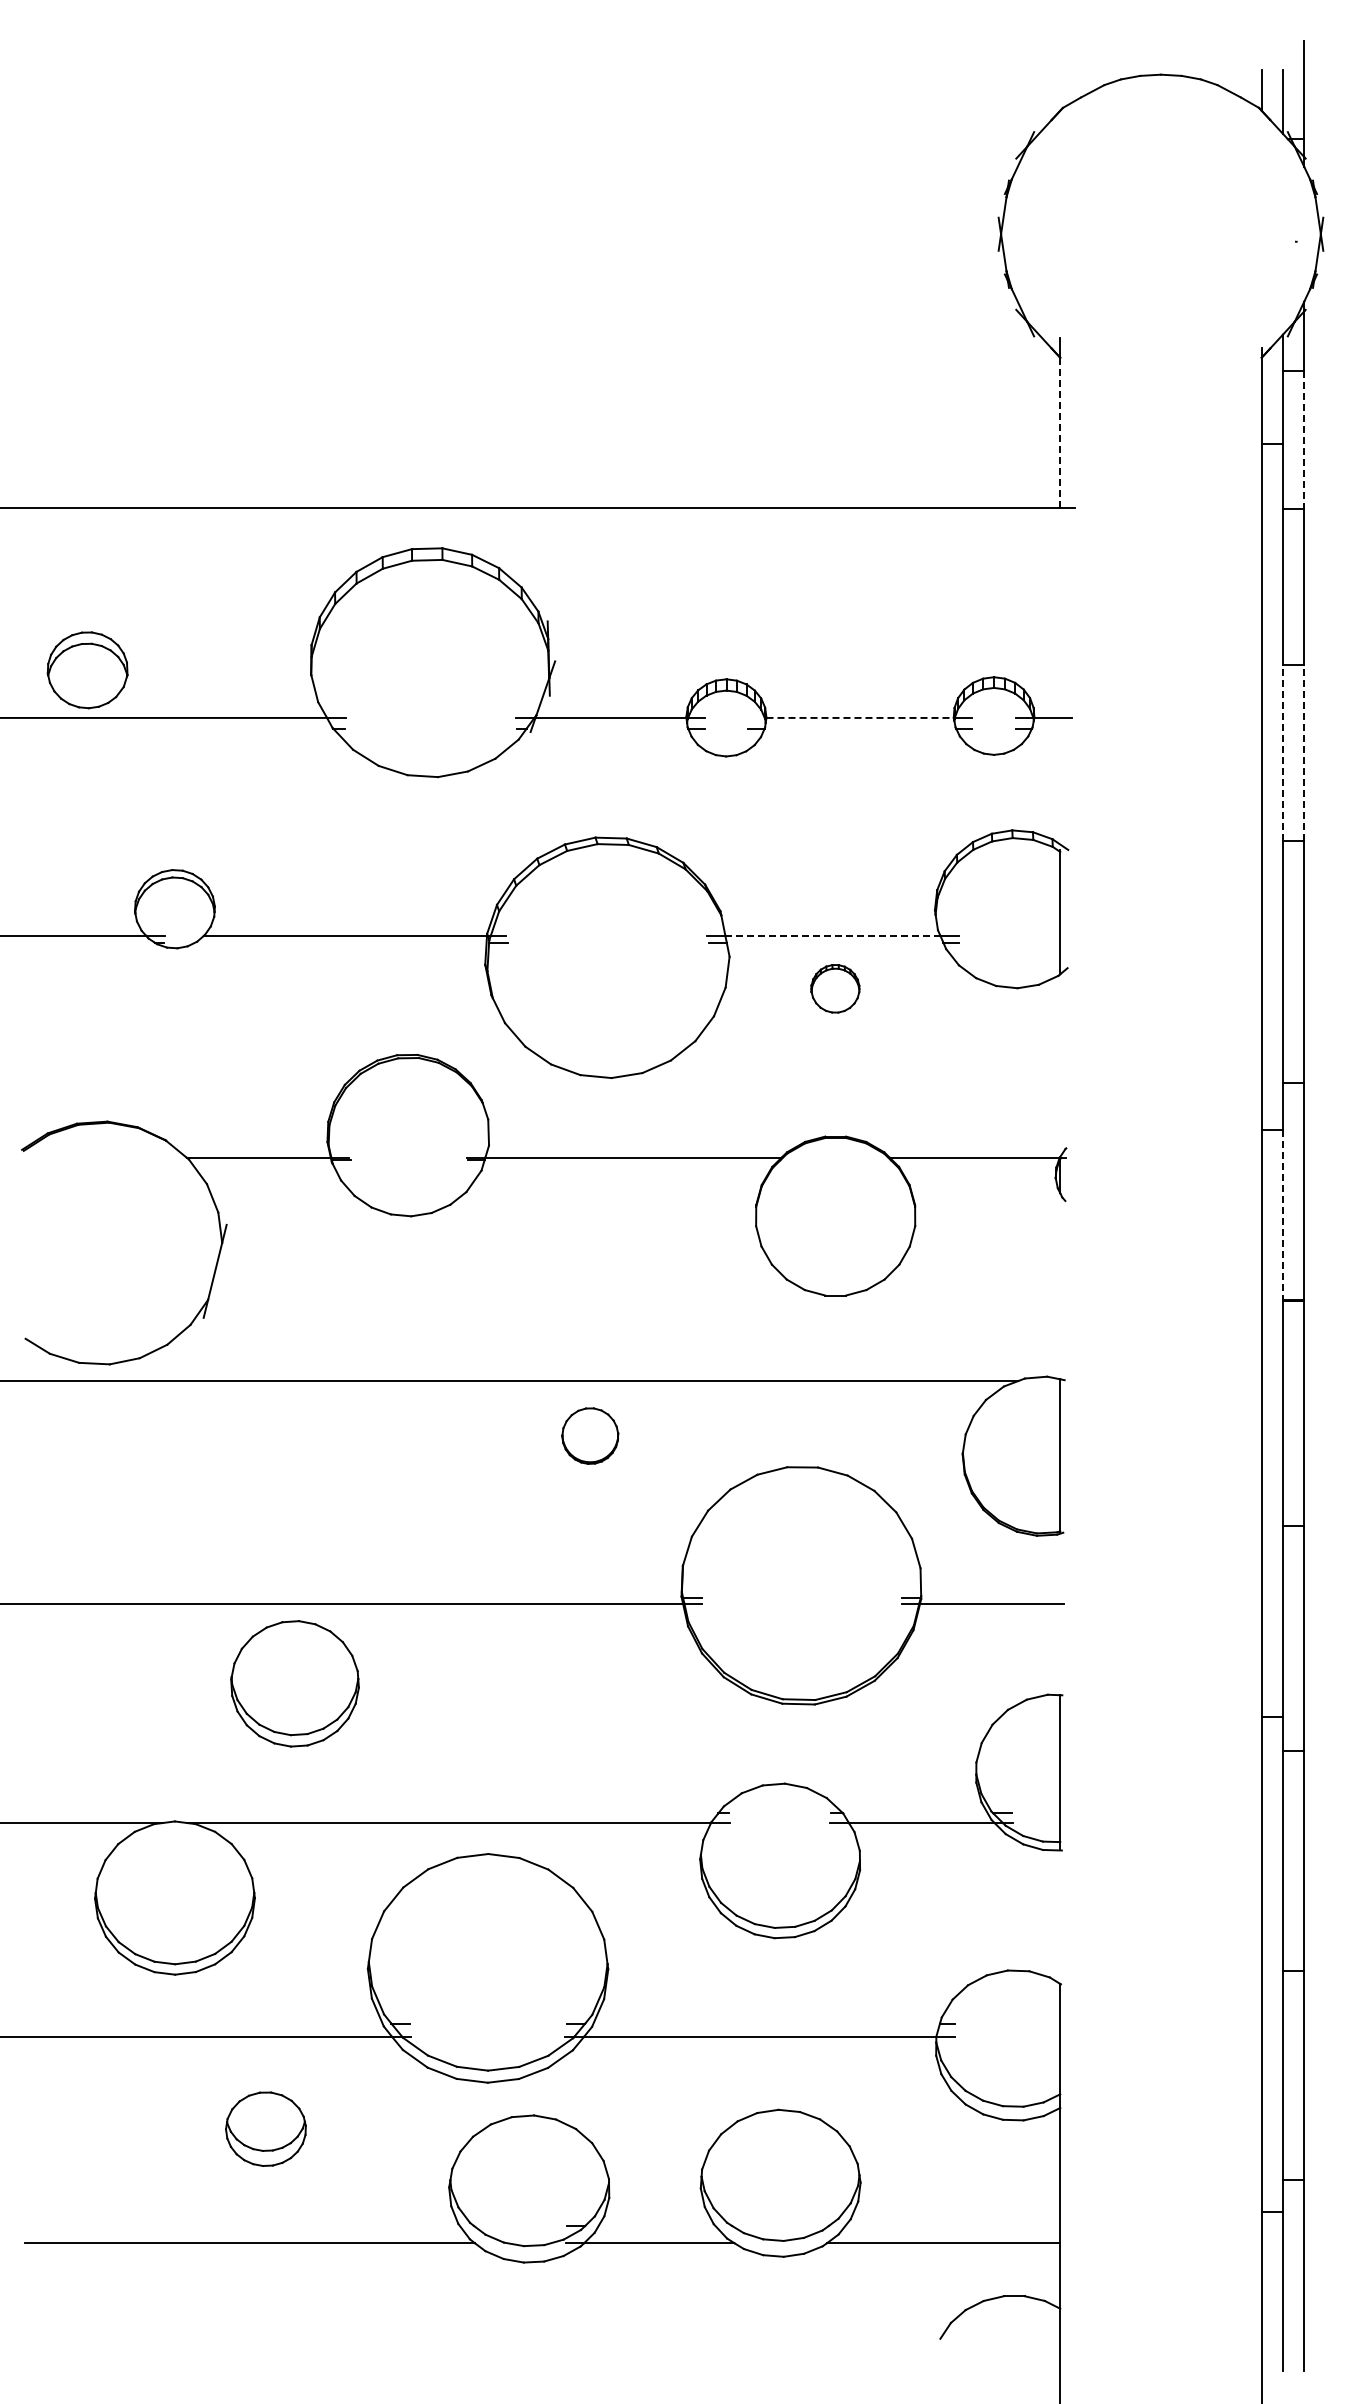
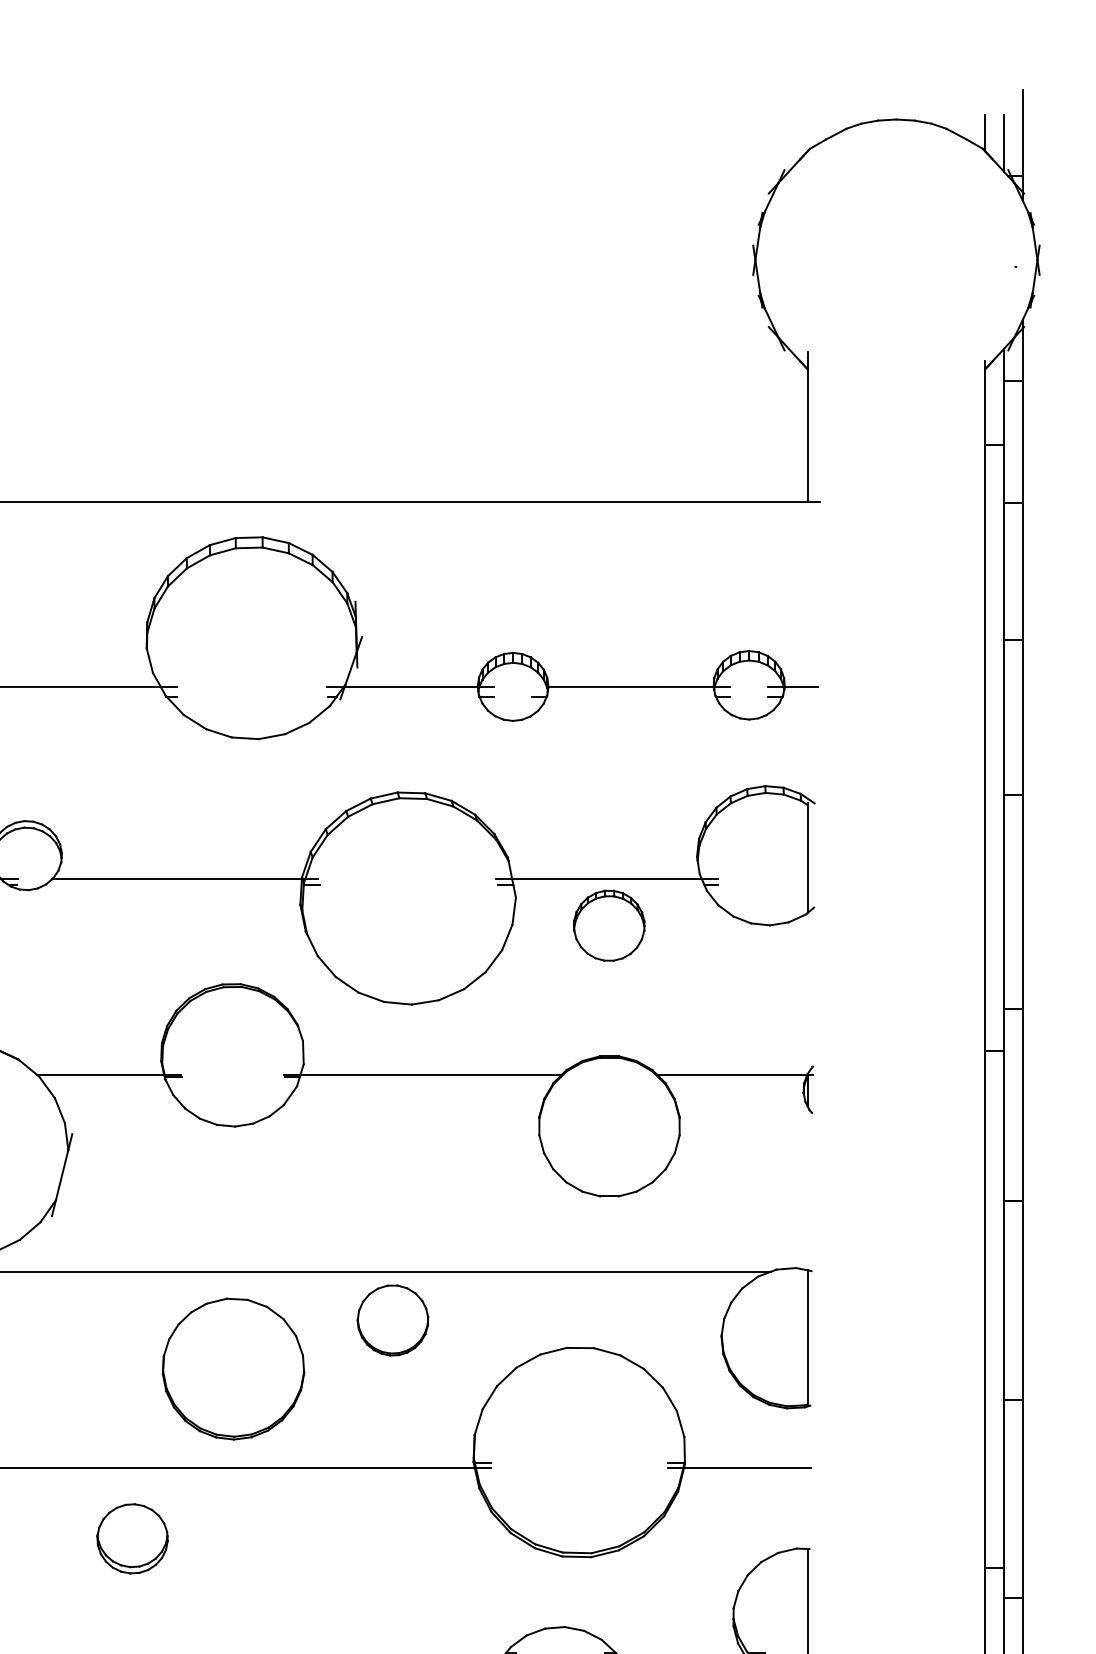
line: (1060, 432) -> (807, 435), dashed -> solid
line: (1304, 440) -> (1023, 442), dashed -> solid
line: (860, 717) -> (631, 686), dashed -> solid
line: (1283, 753) -> (1004, 718), dashed -> solid
line: (1304, 753) -> (1023, 718), dashed -> solid
line: (832, 935) -> (606, 878), dashed -> solid
part: (835, 988) -> (609, 925), size x1.67
line: (1283, 1215) -> (1004, 1125), dashed -> solid
part: (590, 1435) -> (393, 1319), size x1.43
part: (409, 1491) -> (233, 1369), added
part: (294, 1683) -> (132, 1538), size x0.62

